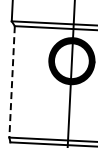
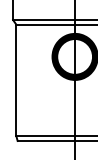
line: (12, 81) -> (16, 80), dashed -> solid

